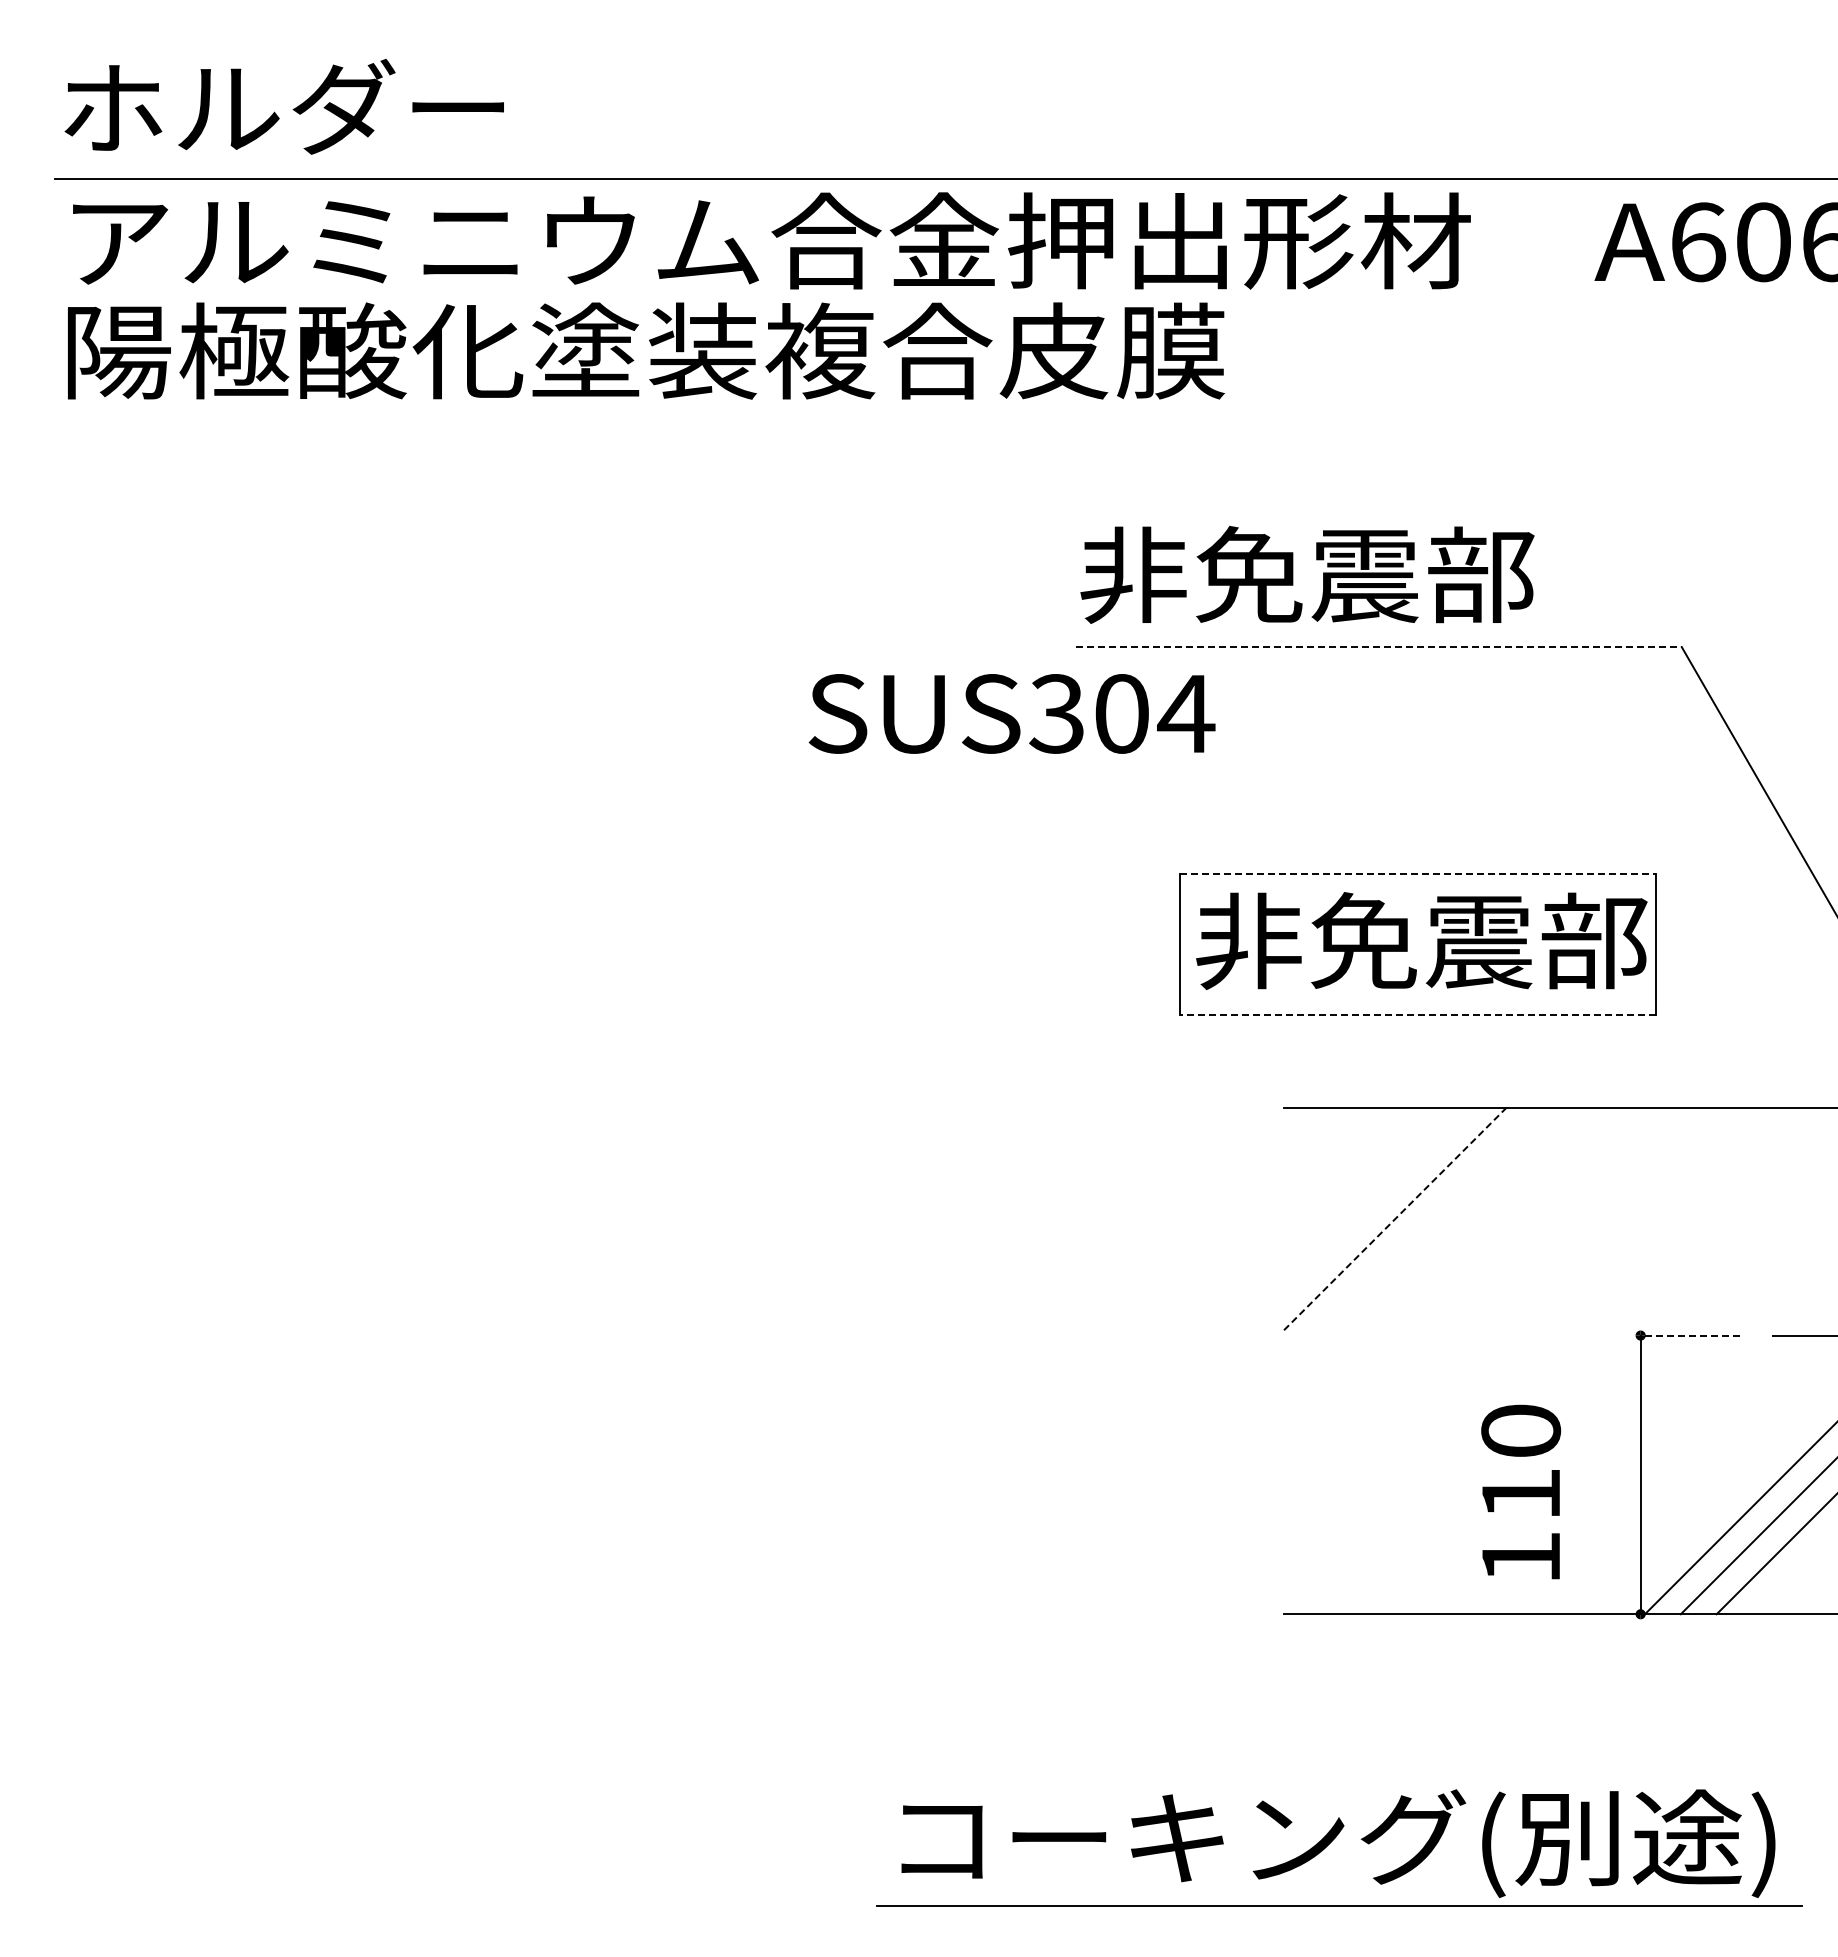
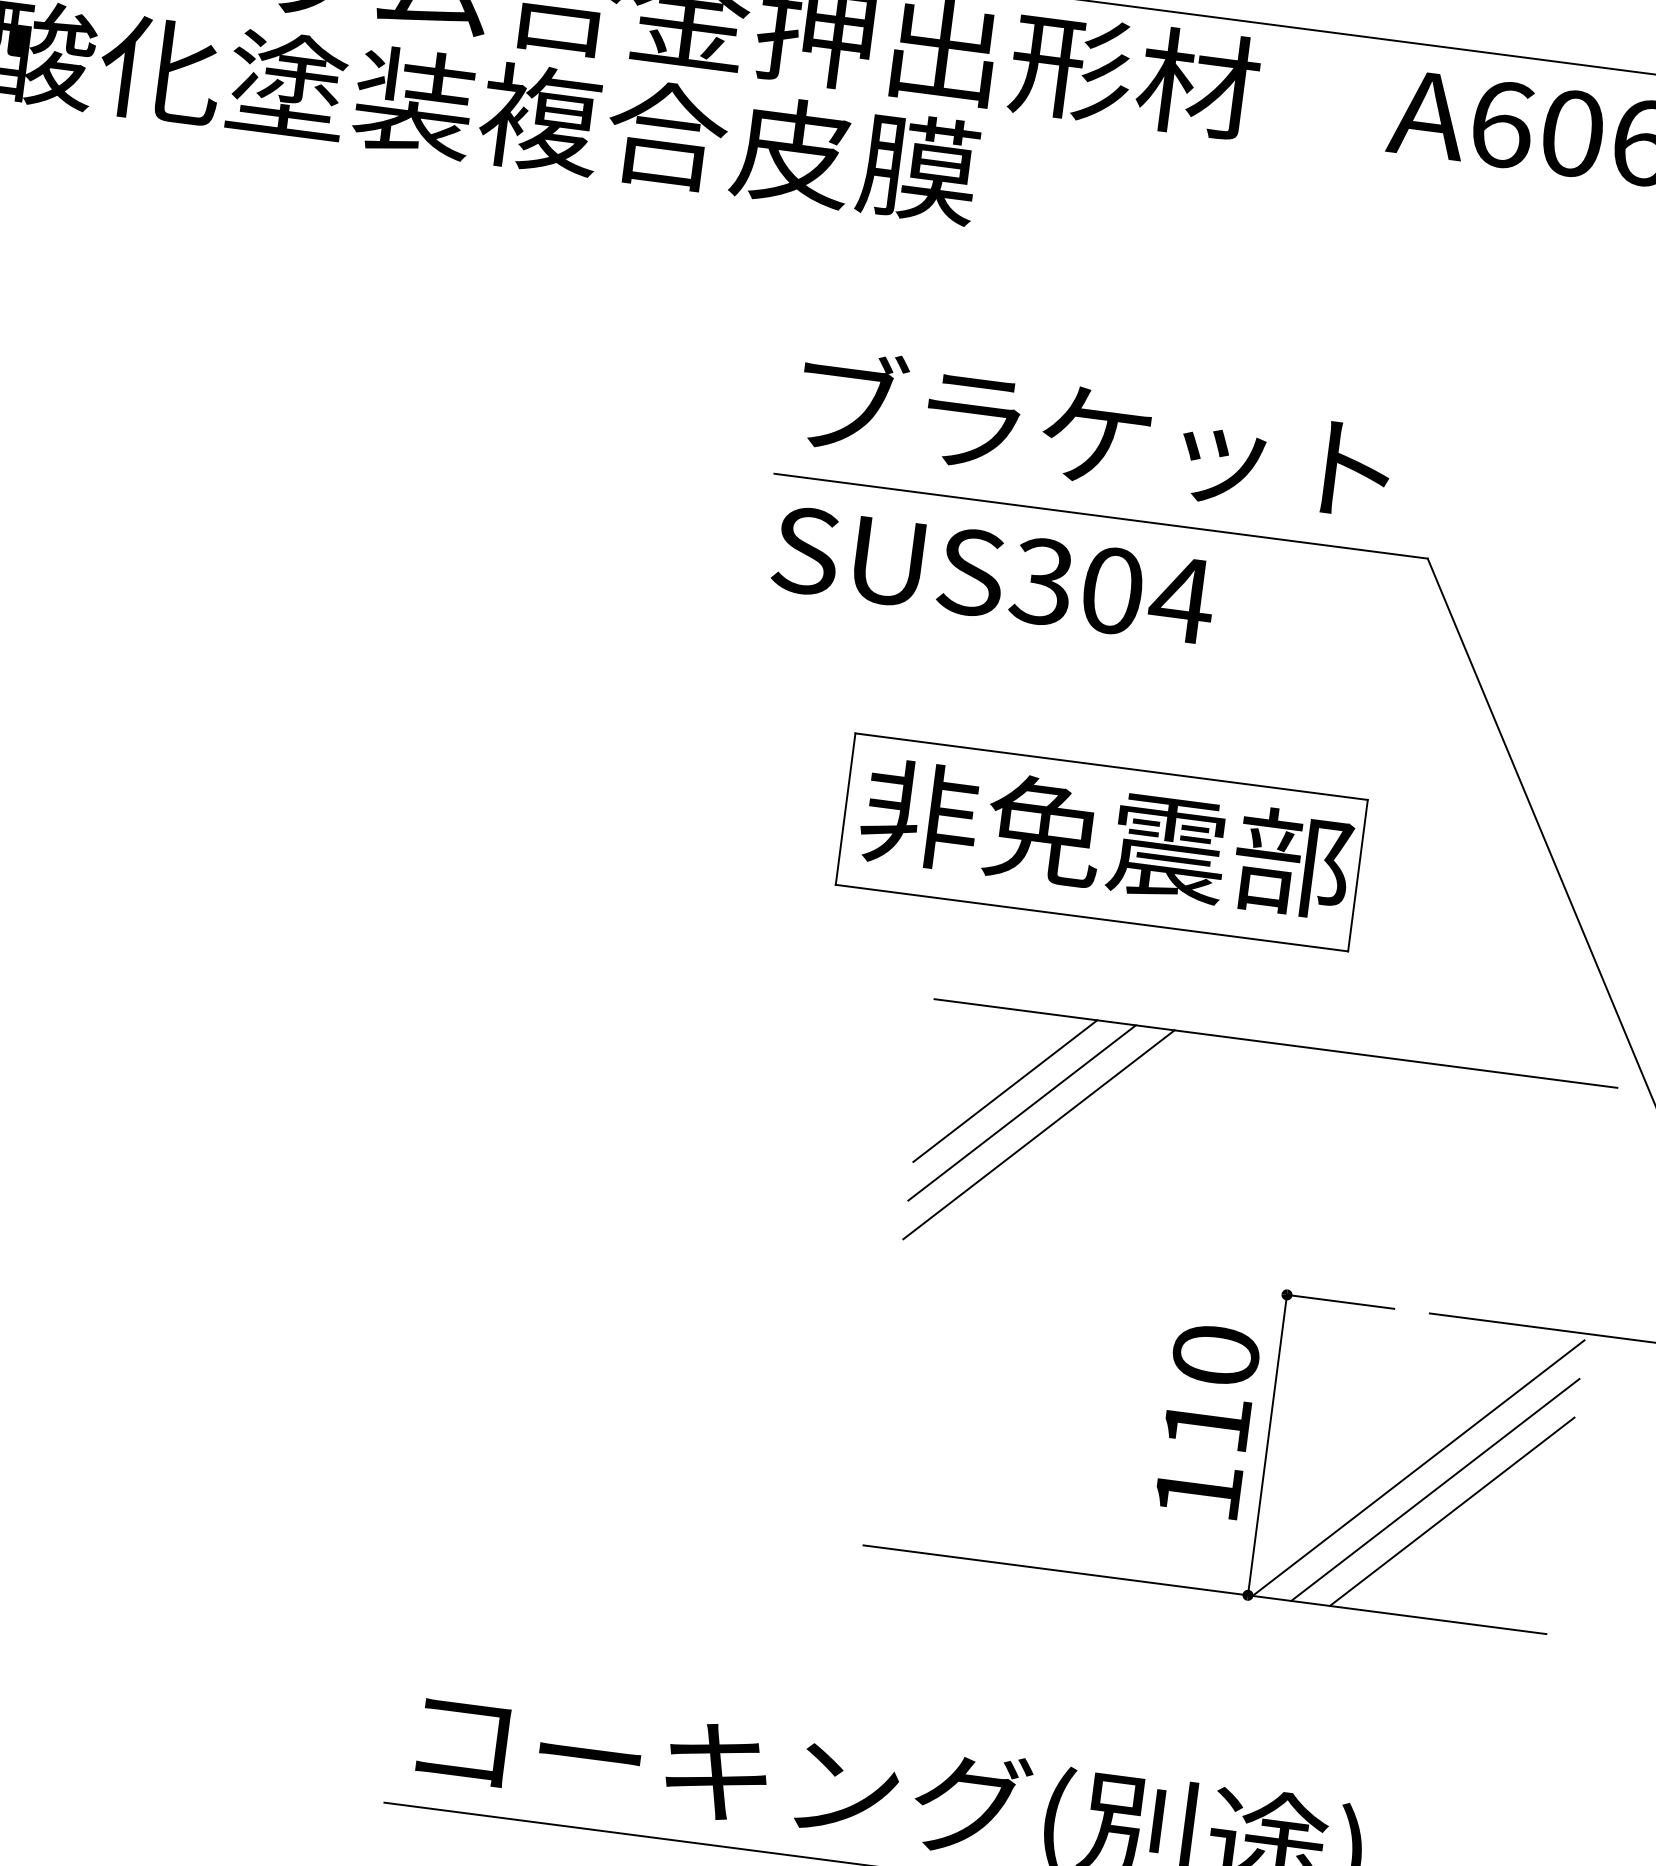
text: (1358, 573) -> (1089, 433), 非免震部 -> ブラケット
line: (1379, 647) -> (1101, 516), dashed -> solid
text: (1011, 713) -> (993, 574), moved
line: (1418, 874) -> (1112, 766), dashed -> solid
line: (1418, 1014) -> (1092, 917), dashed -> solid
line: (1359, 1182) -> (1005, 1090), added
line: (1377, 1200) -> (1022, 1112), added
line: (1395, 1218) -> (1039, 1134), dashed -> solid
line: (1690, 1335) -> (1340, 1301), dashed -> solid
text: (1521, 1491) -> (1208, 1420), moved

